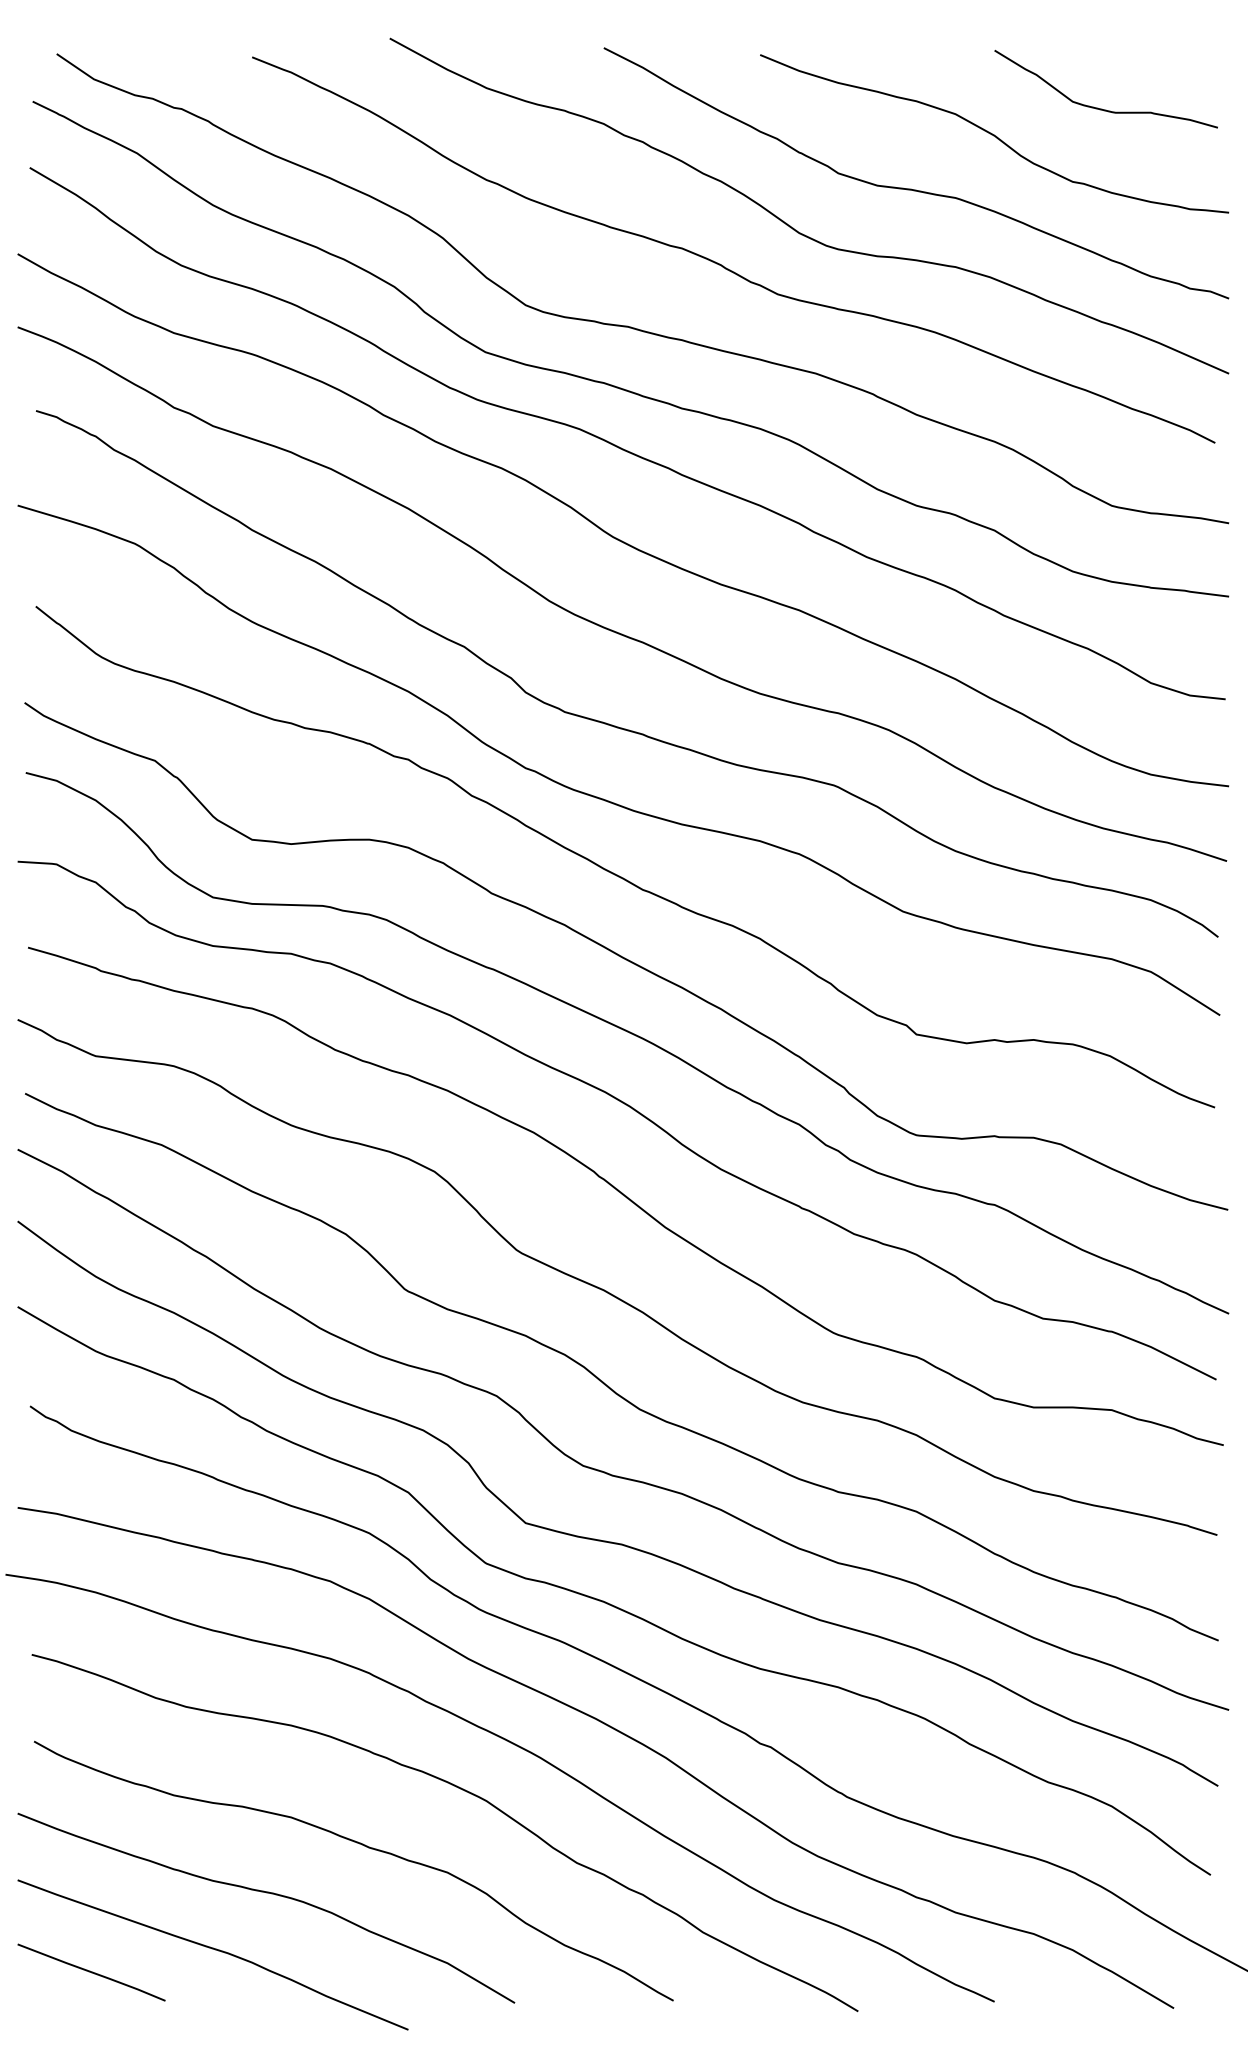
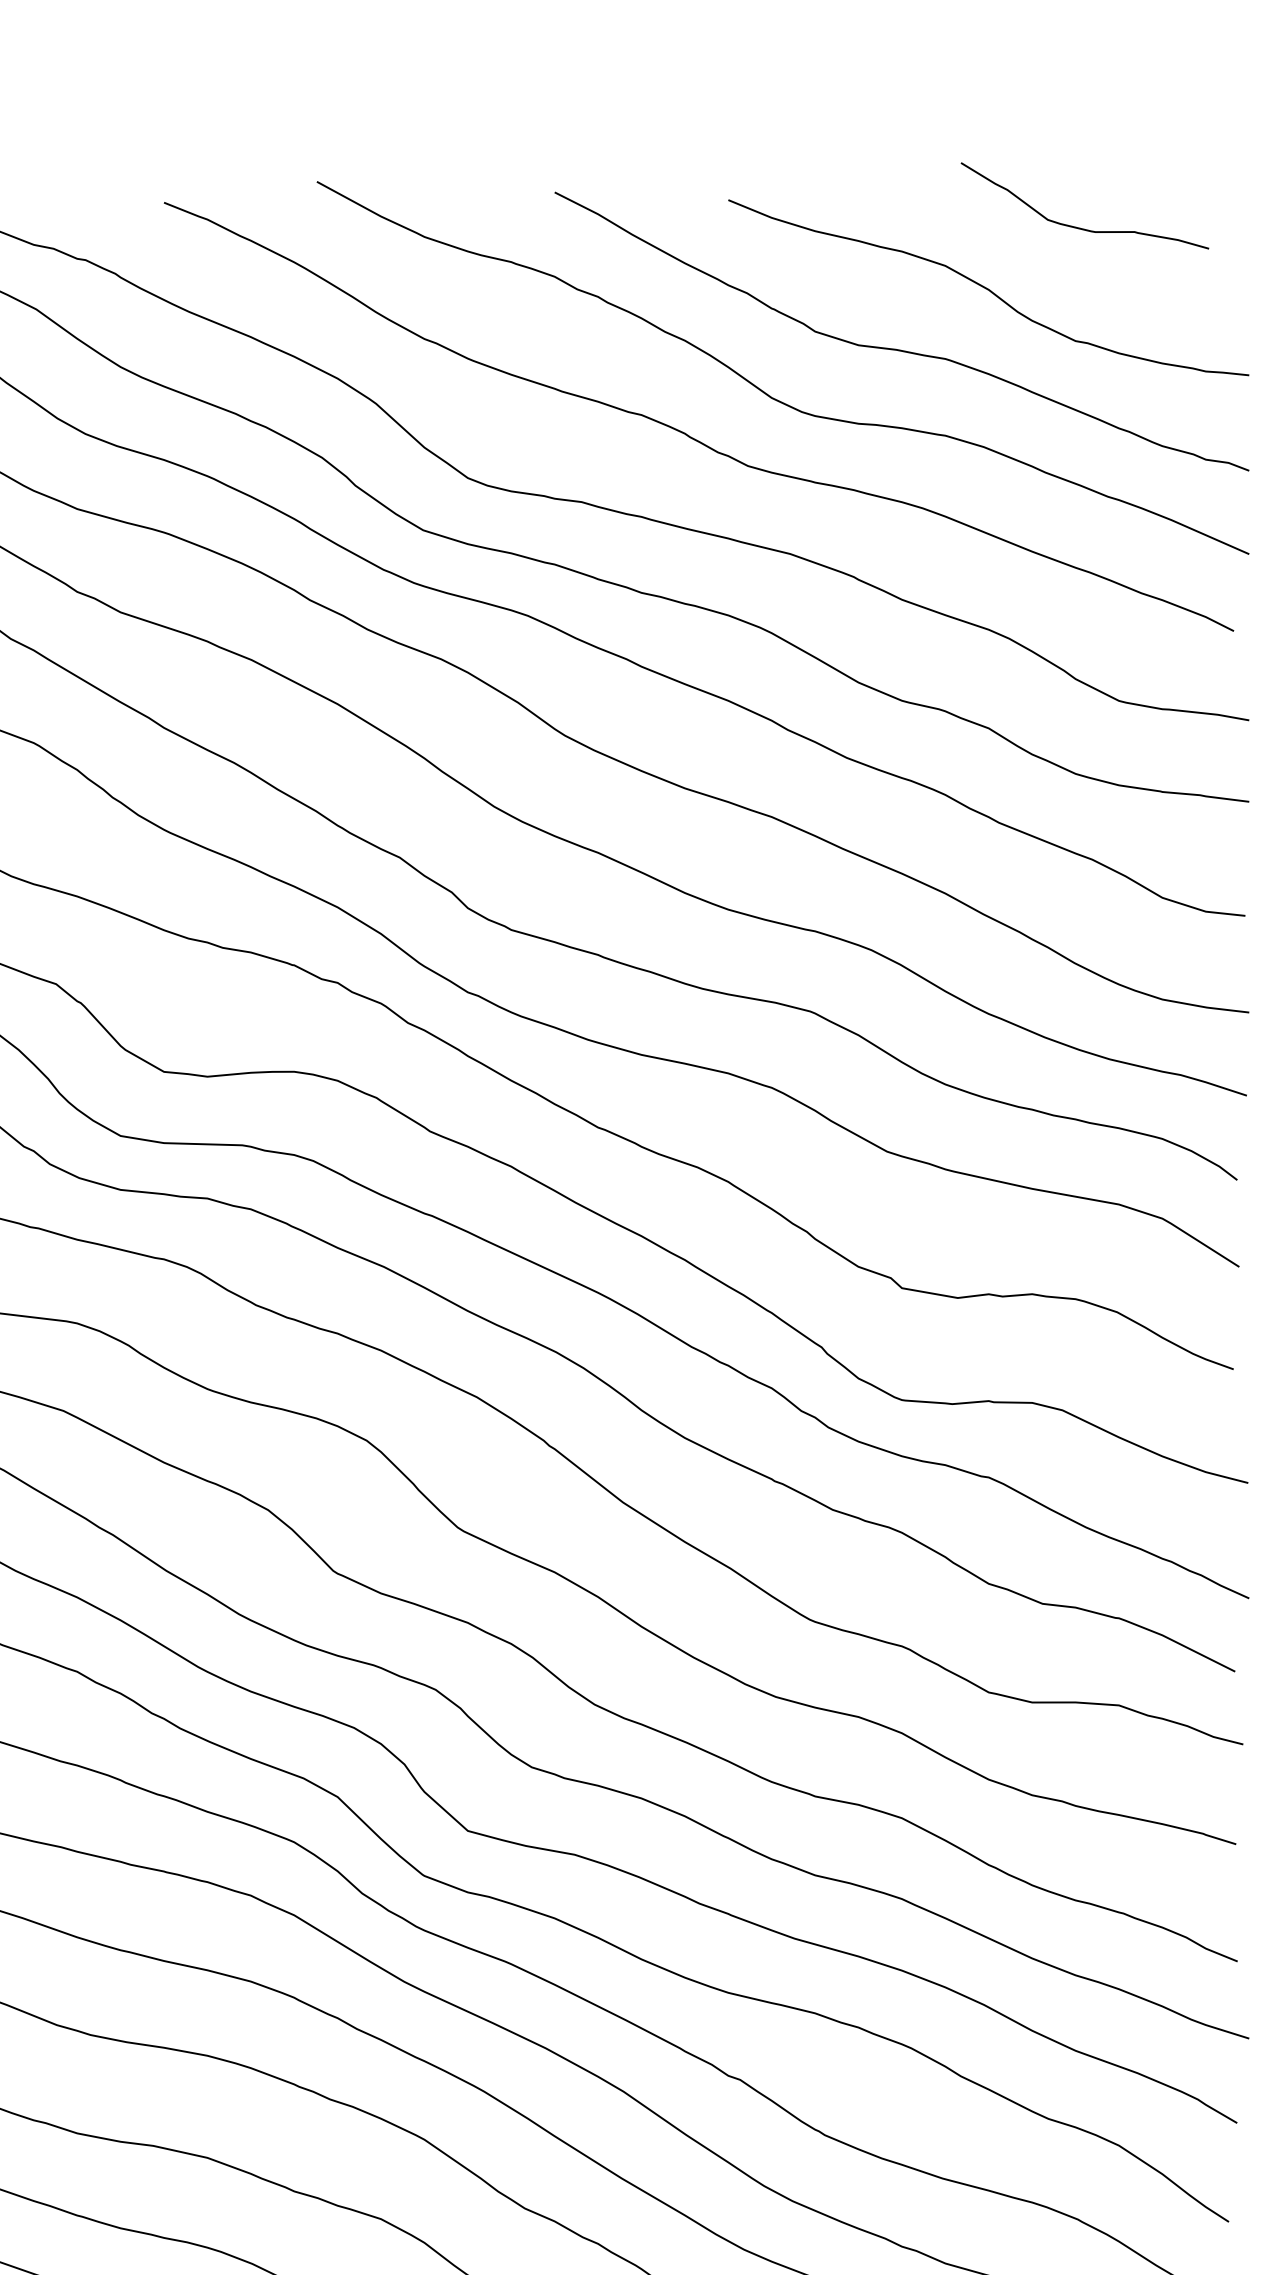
curve: (1102, 108) -> (1080, 227), moved

